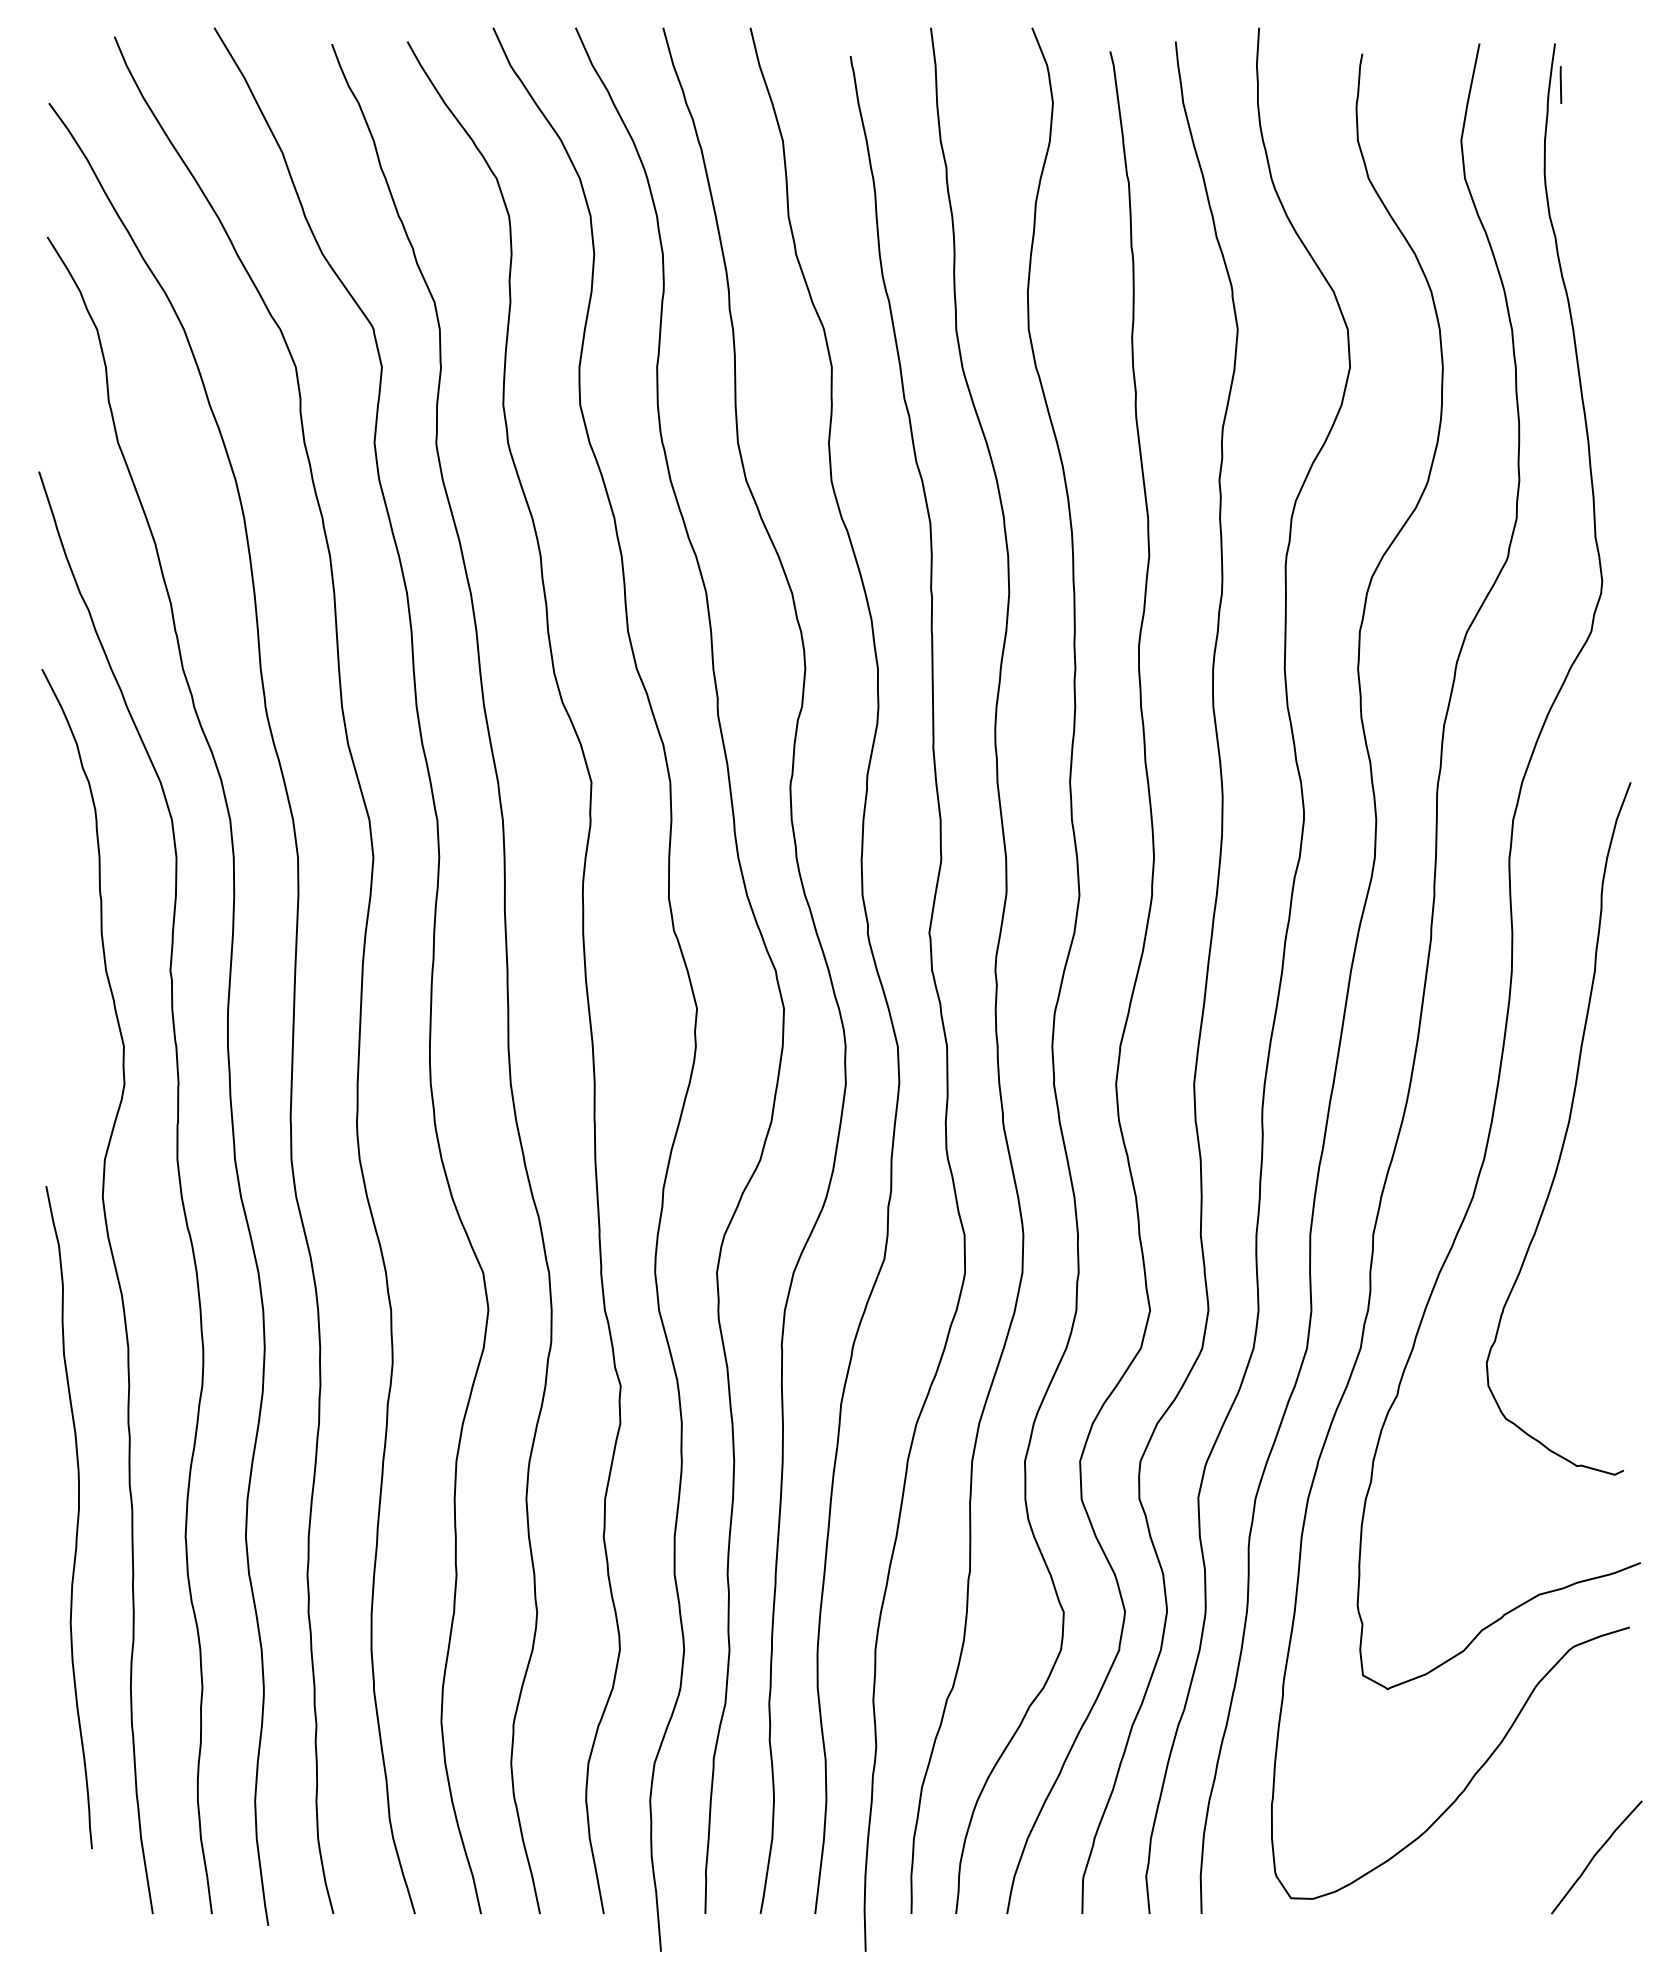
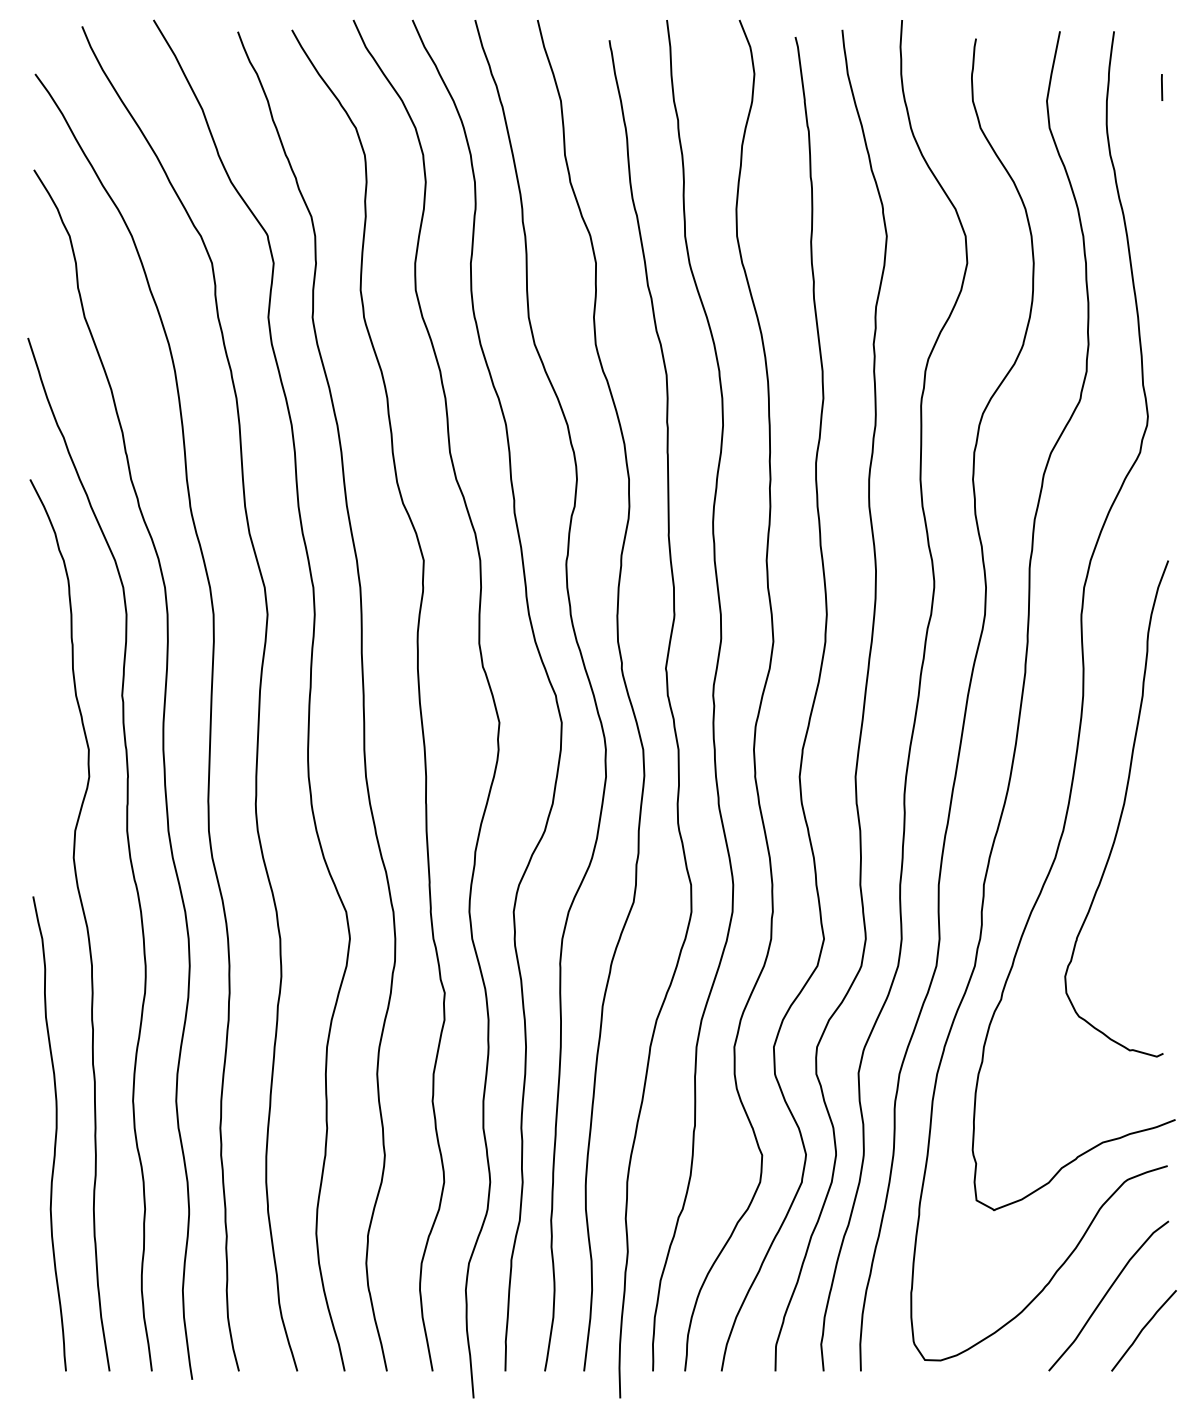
line: (1560, 84) -> (1161, 87), moved
curve: (77, 1517) -> (55, 1133), moved
curve: (1545, 1805) -> (1107, 1293), added

